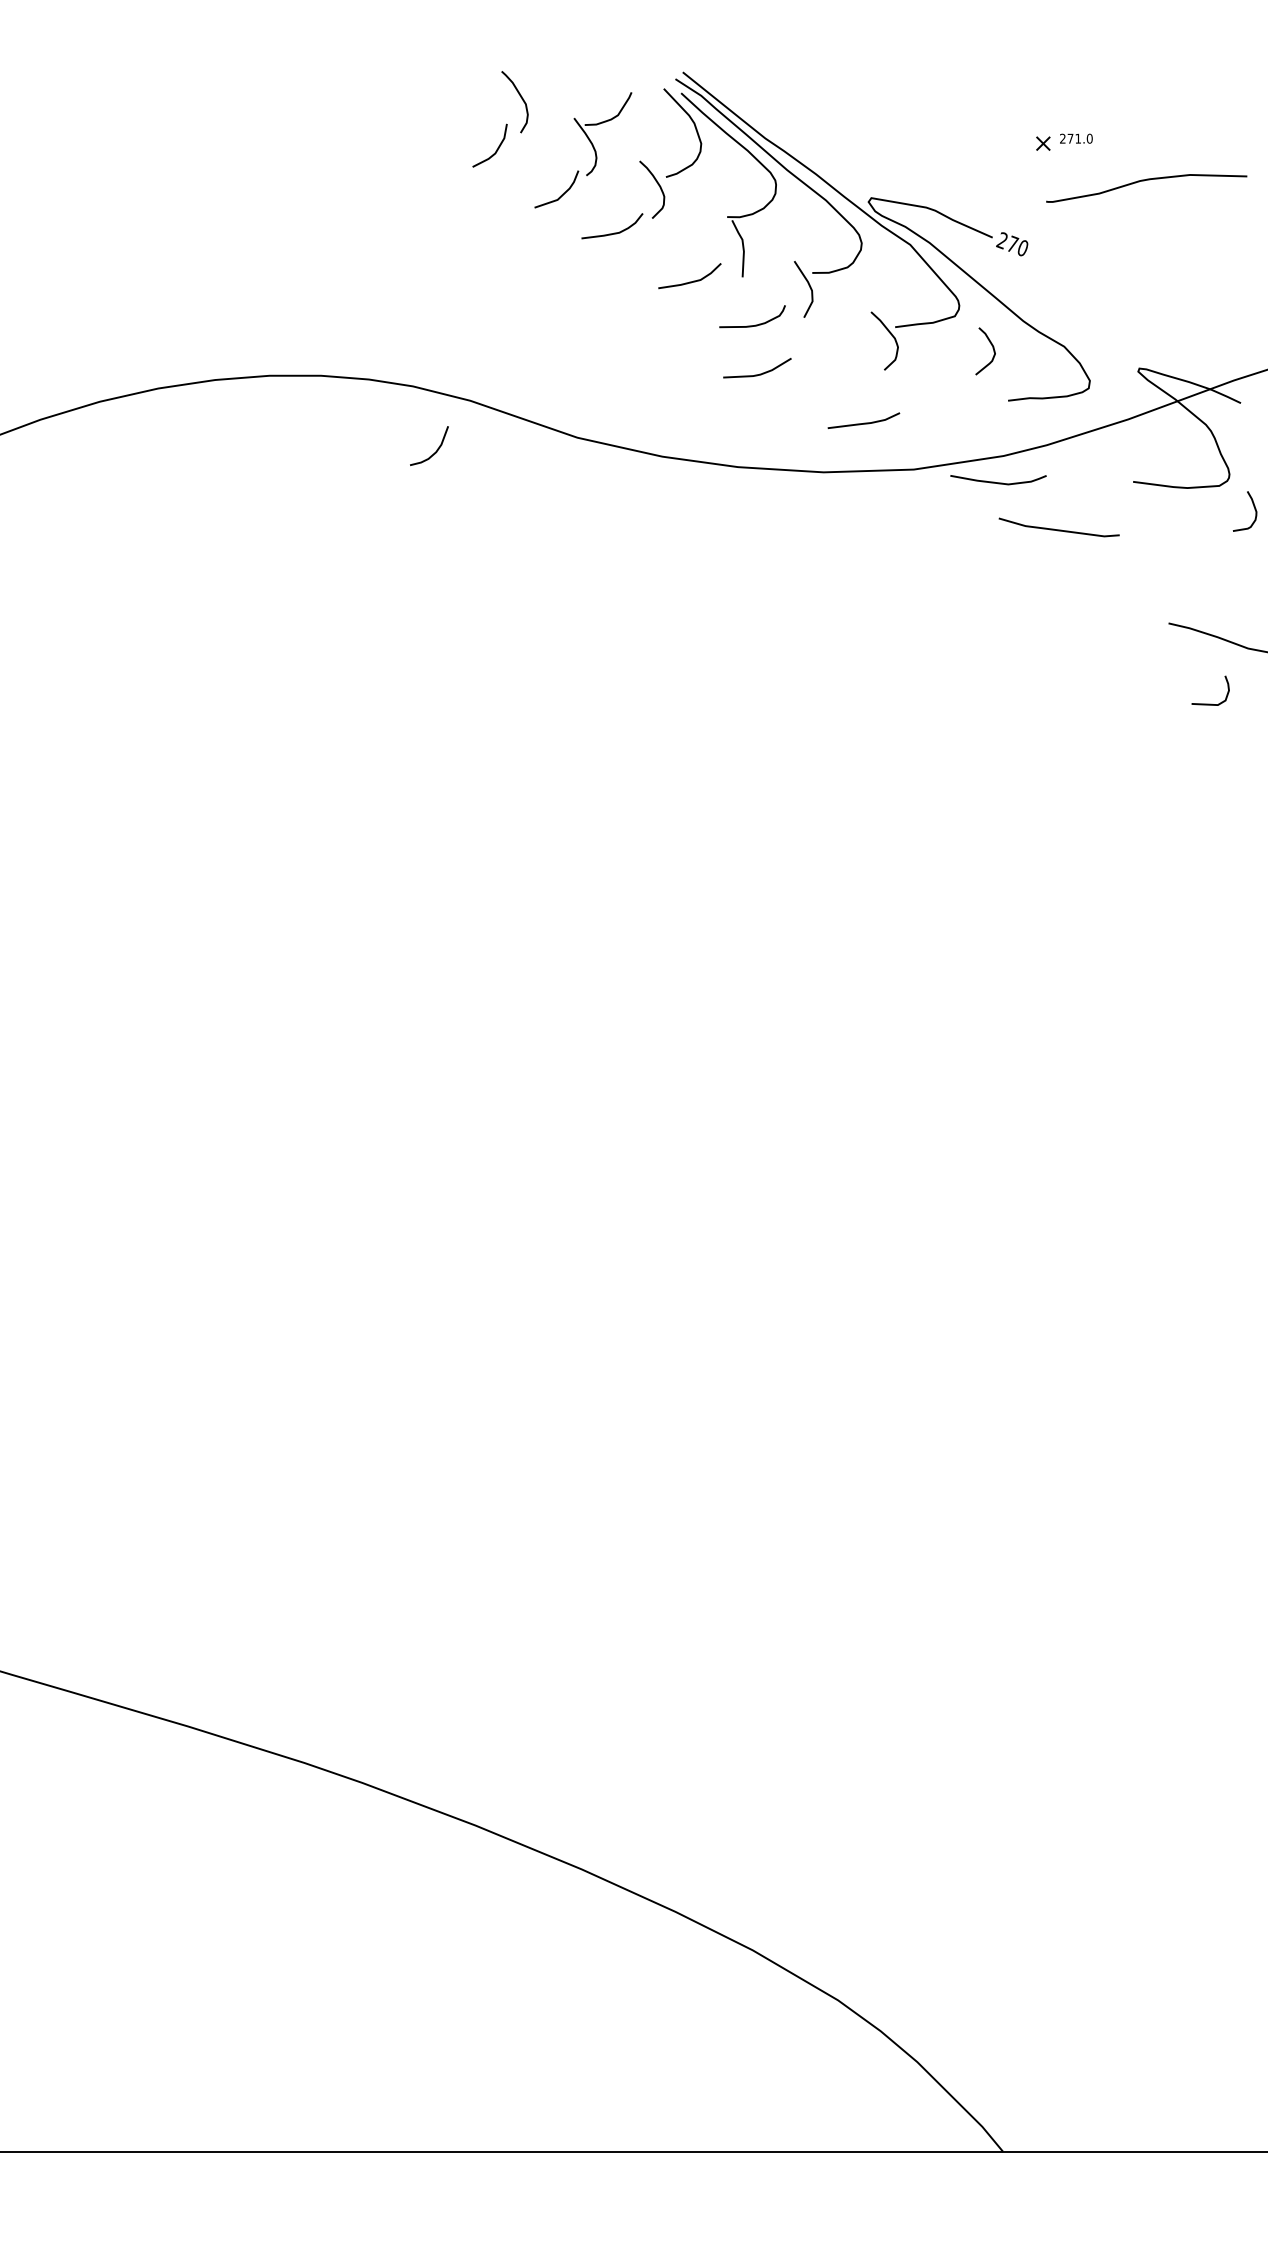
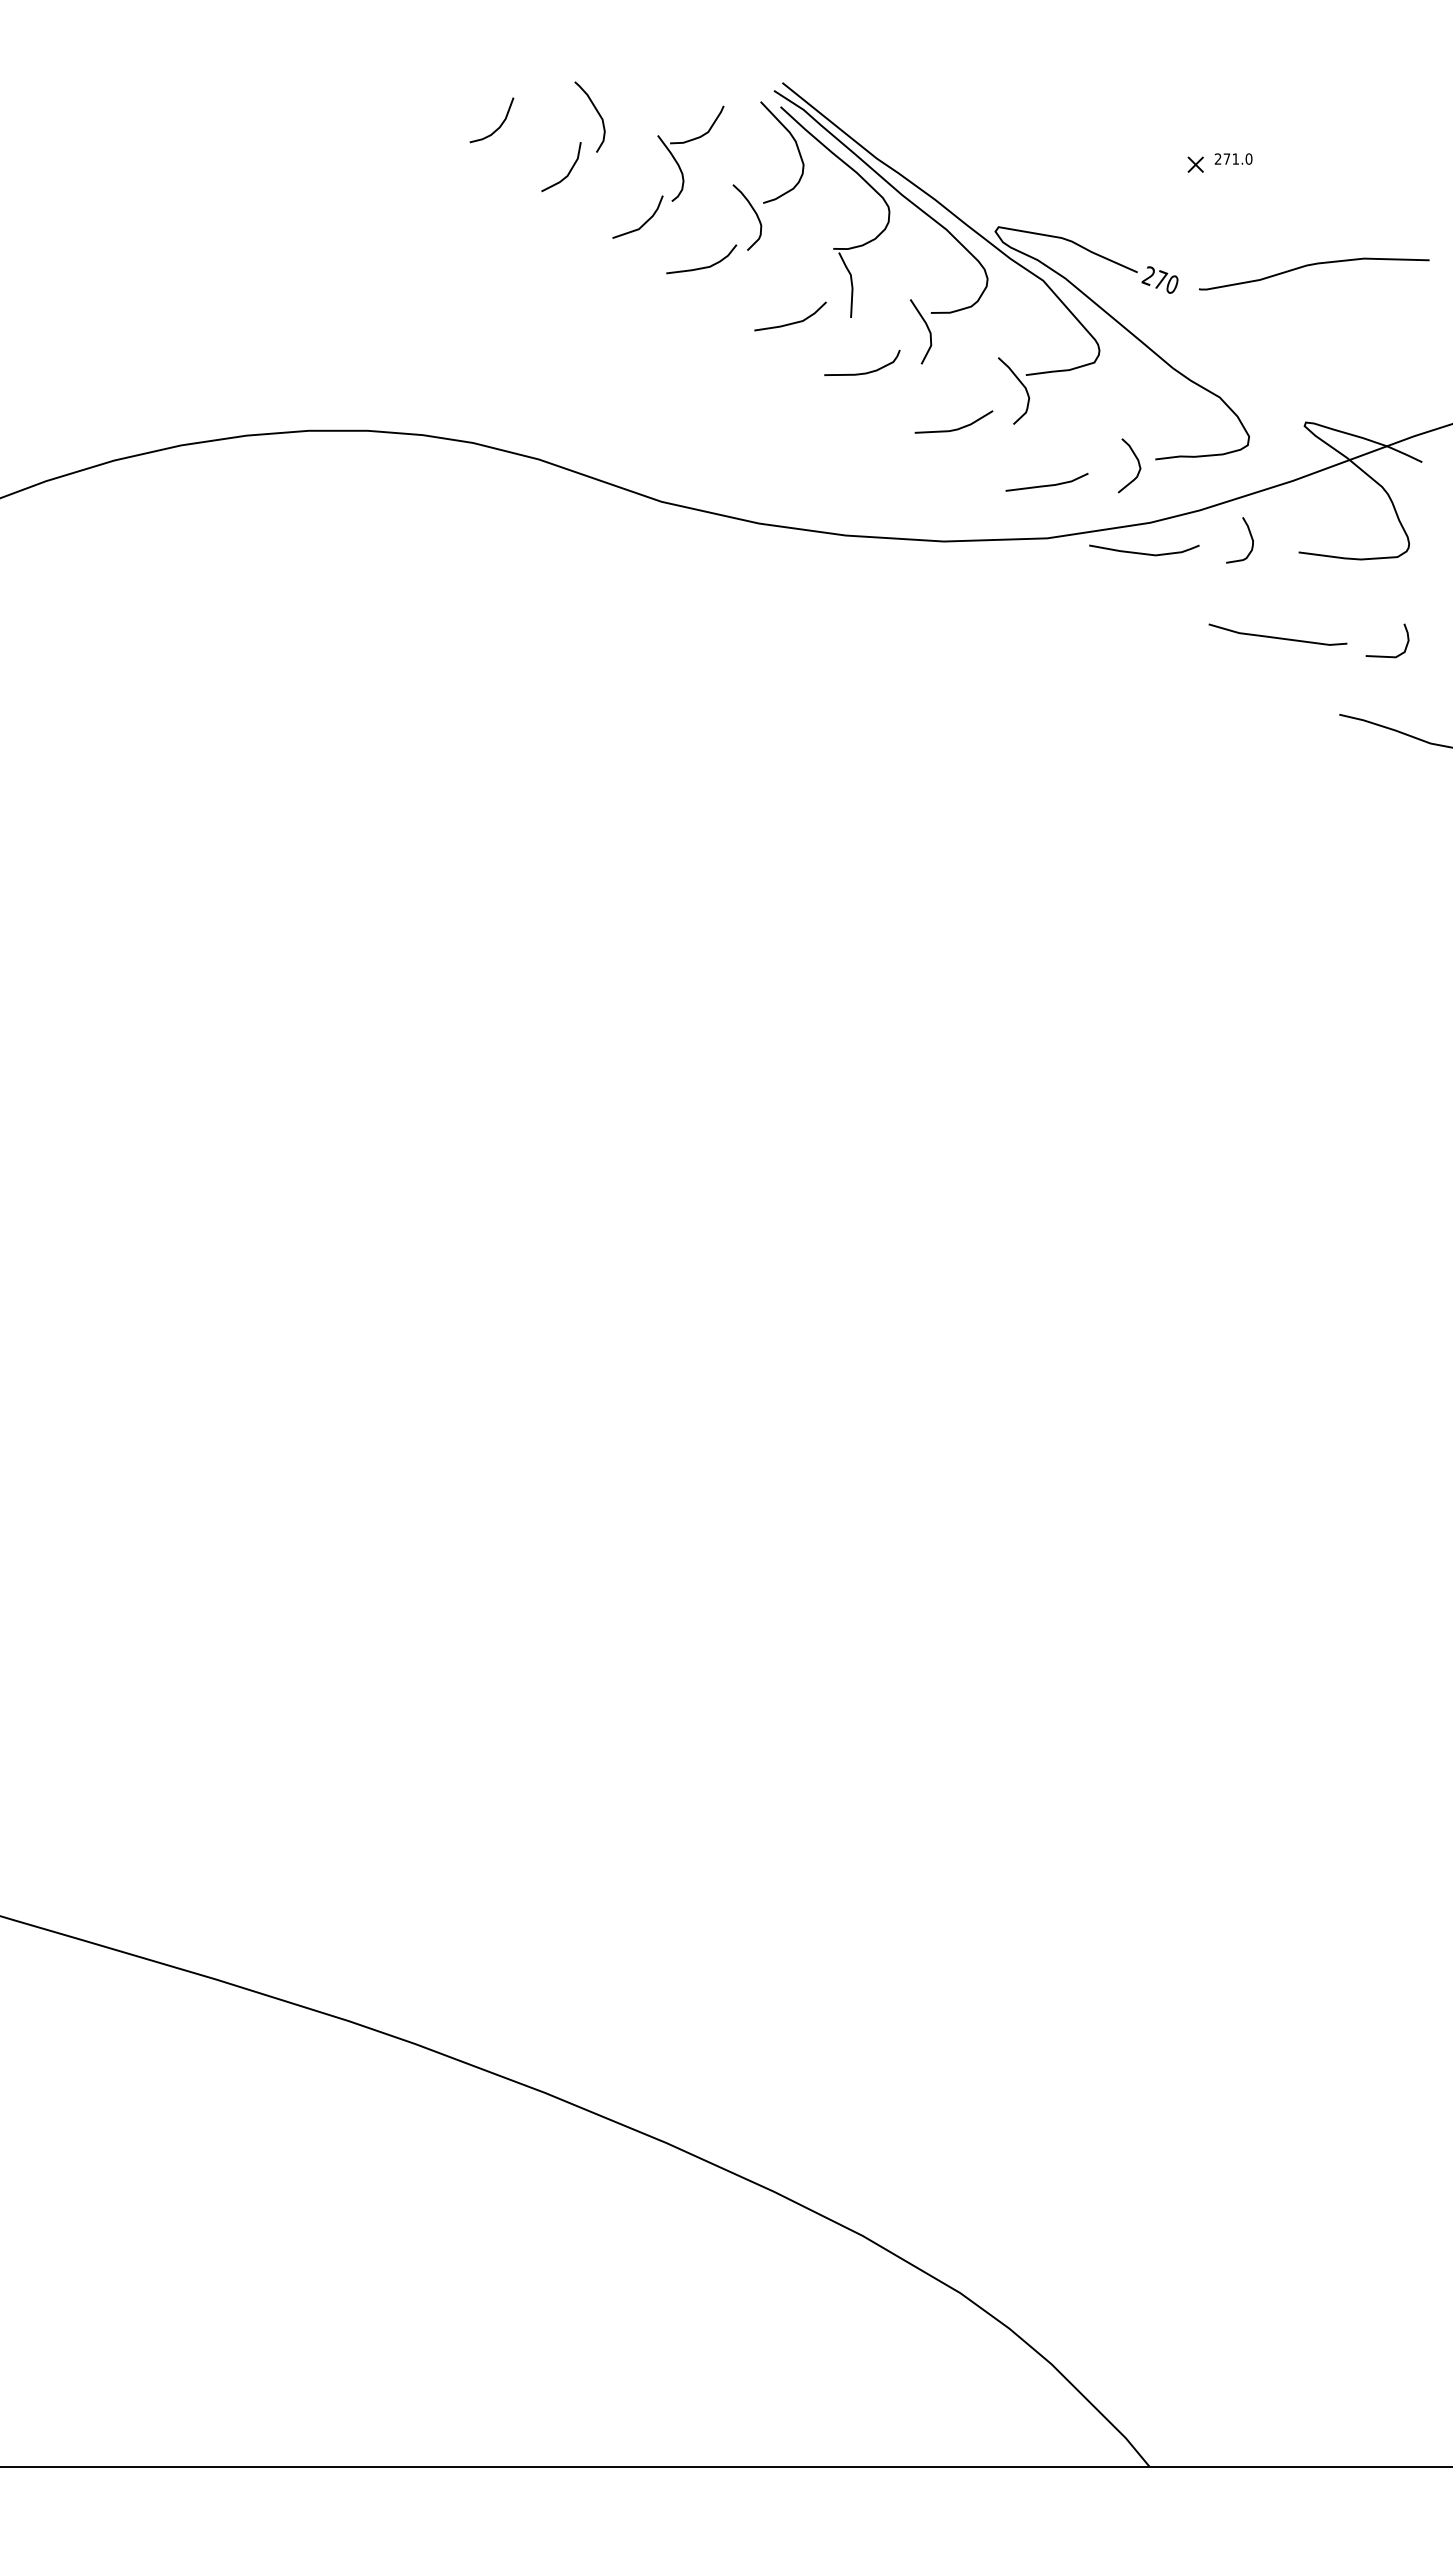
curve: (1146, 180) -> (1313, 265), moved
curve: (992, 347) -> (1137, 461), moved
line: (759, 373) -> (956, 428), moved
line: (864, 422) -> (1047, 484), moved
curve: (435, 450) -> (499, 125), moved
curve: (1254, 508) -> (1250, 537), moved
line: (1057, 529) -> (1275, 636), moved
curve: (1207, 703) -> (1384, 655), moved

